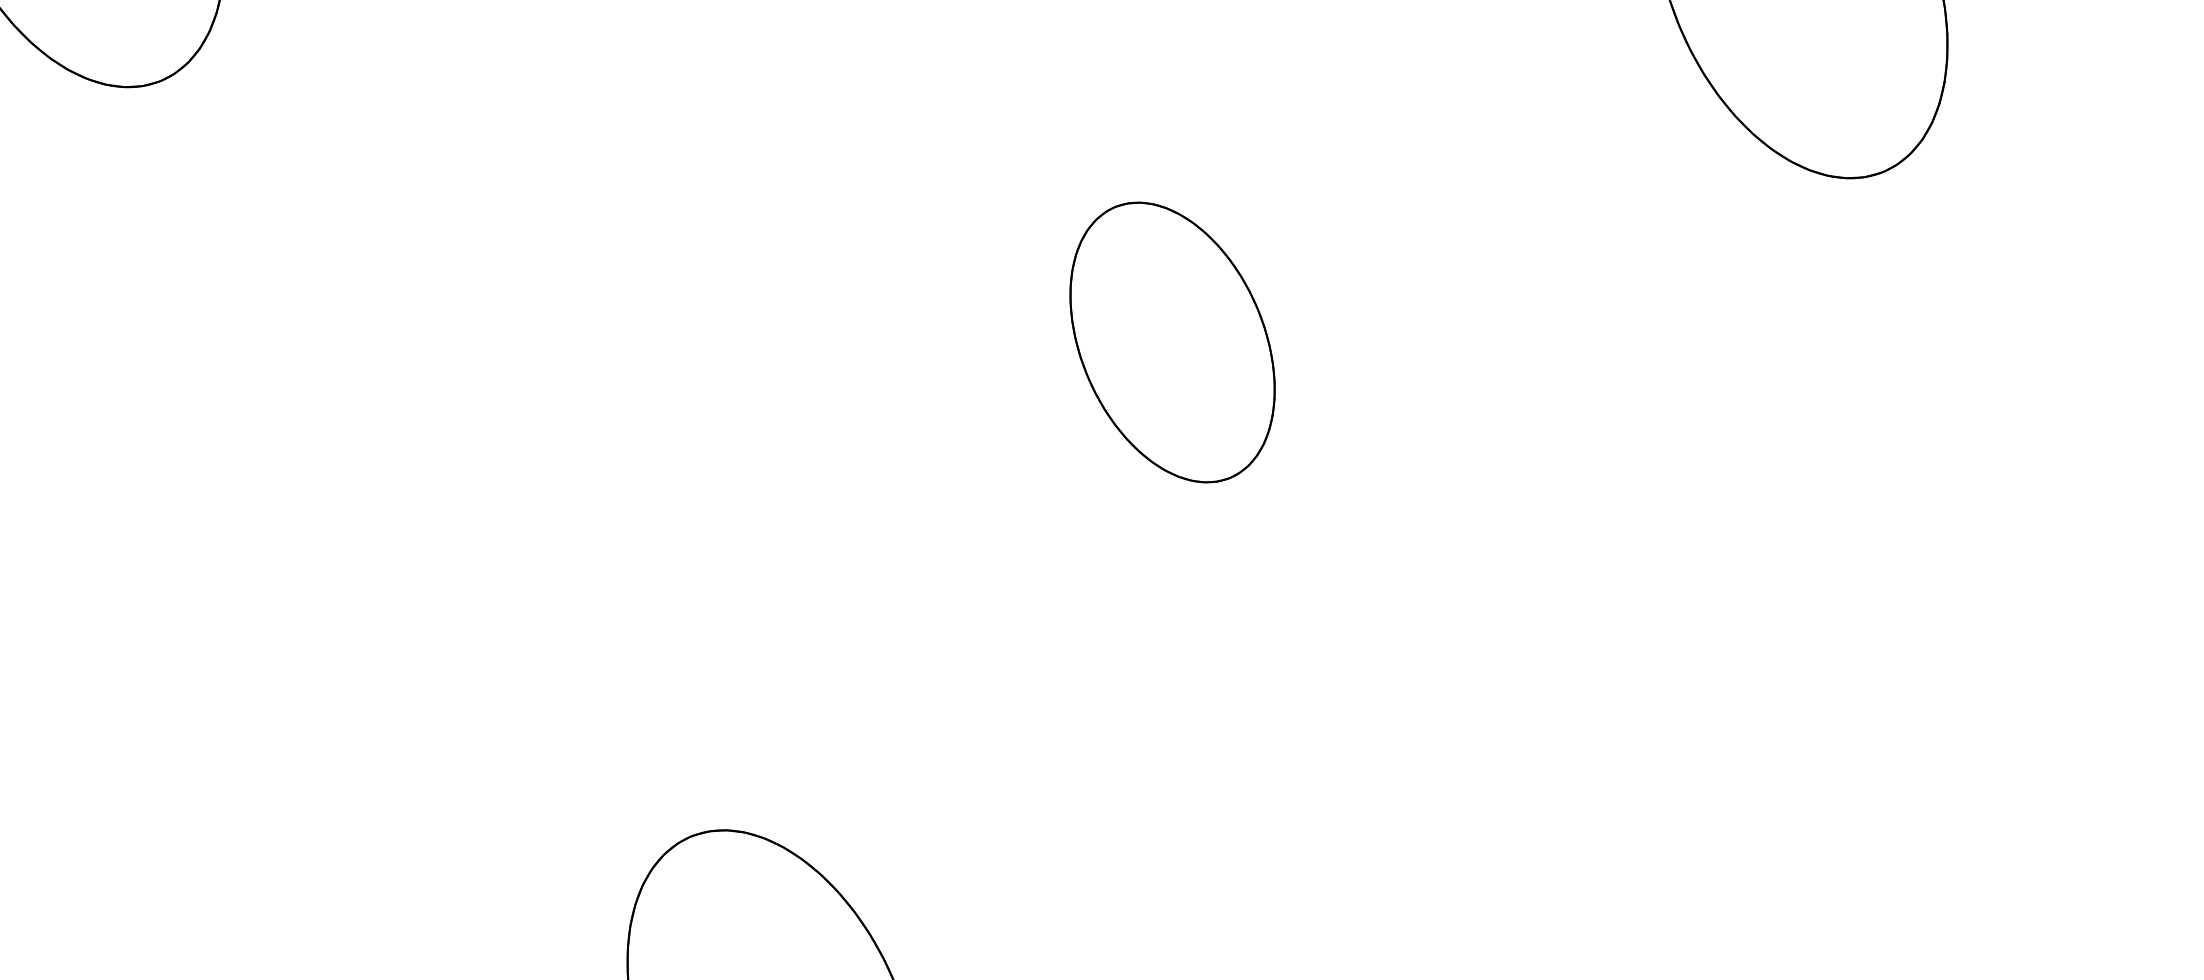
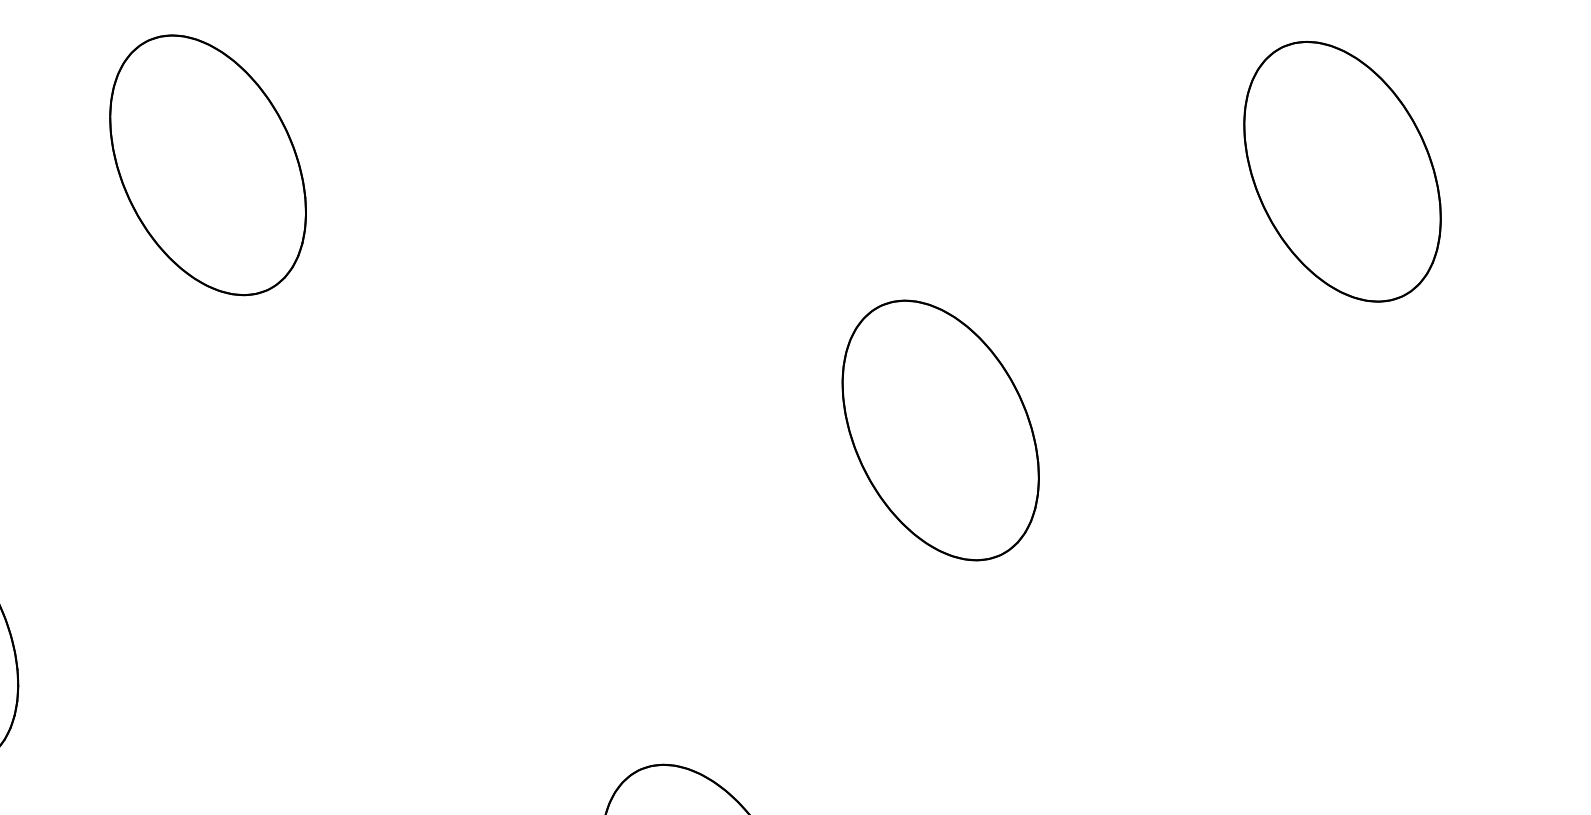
part: (1172, 342) -> (940, 430), size x1.43

